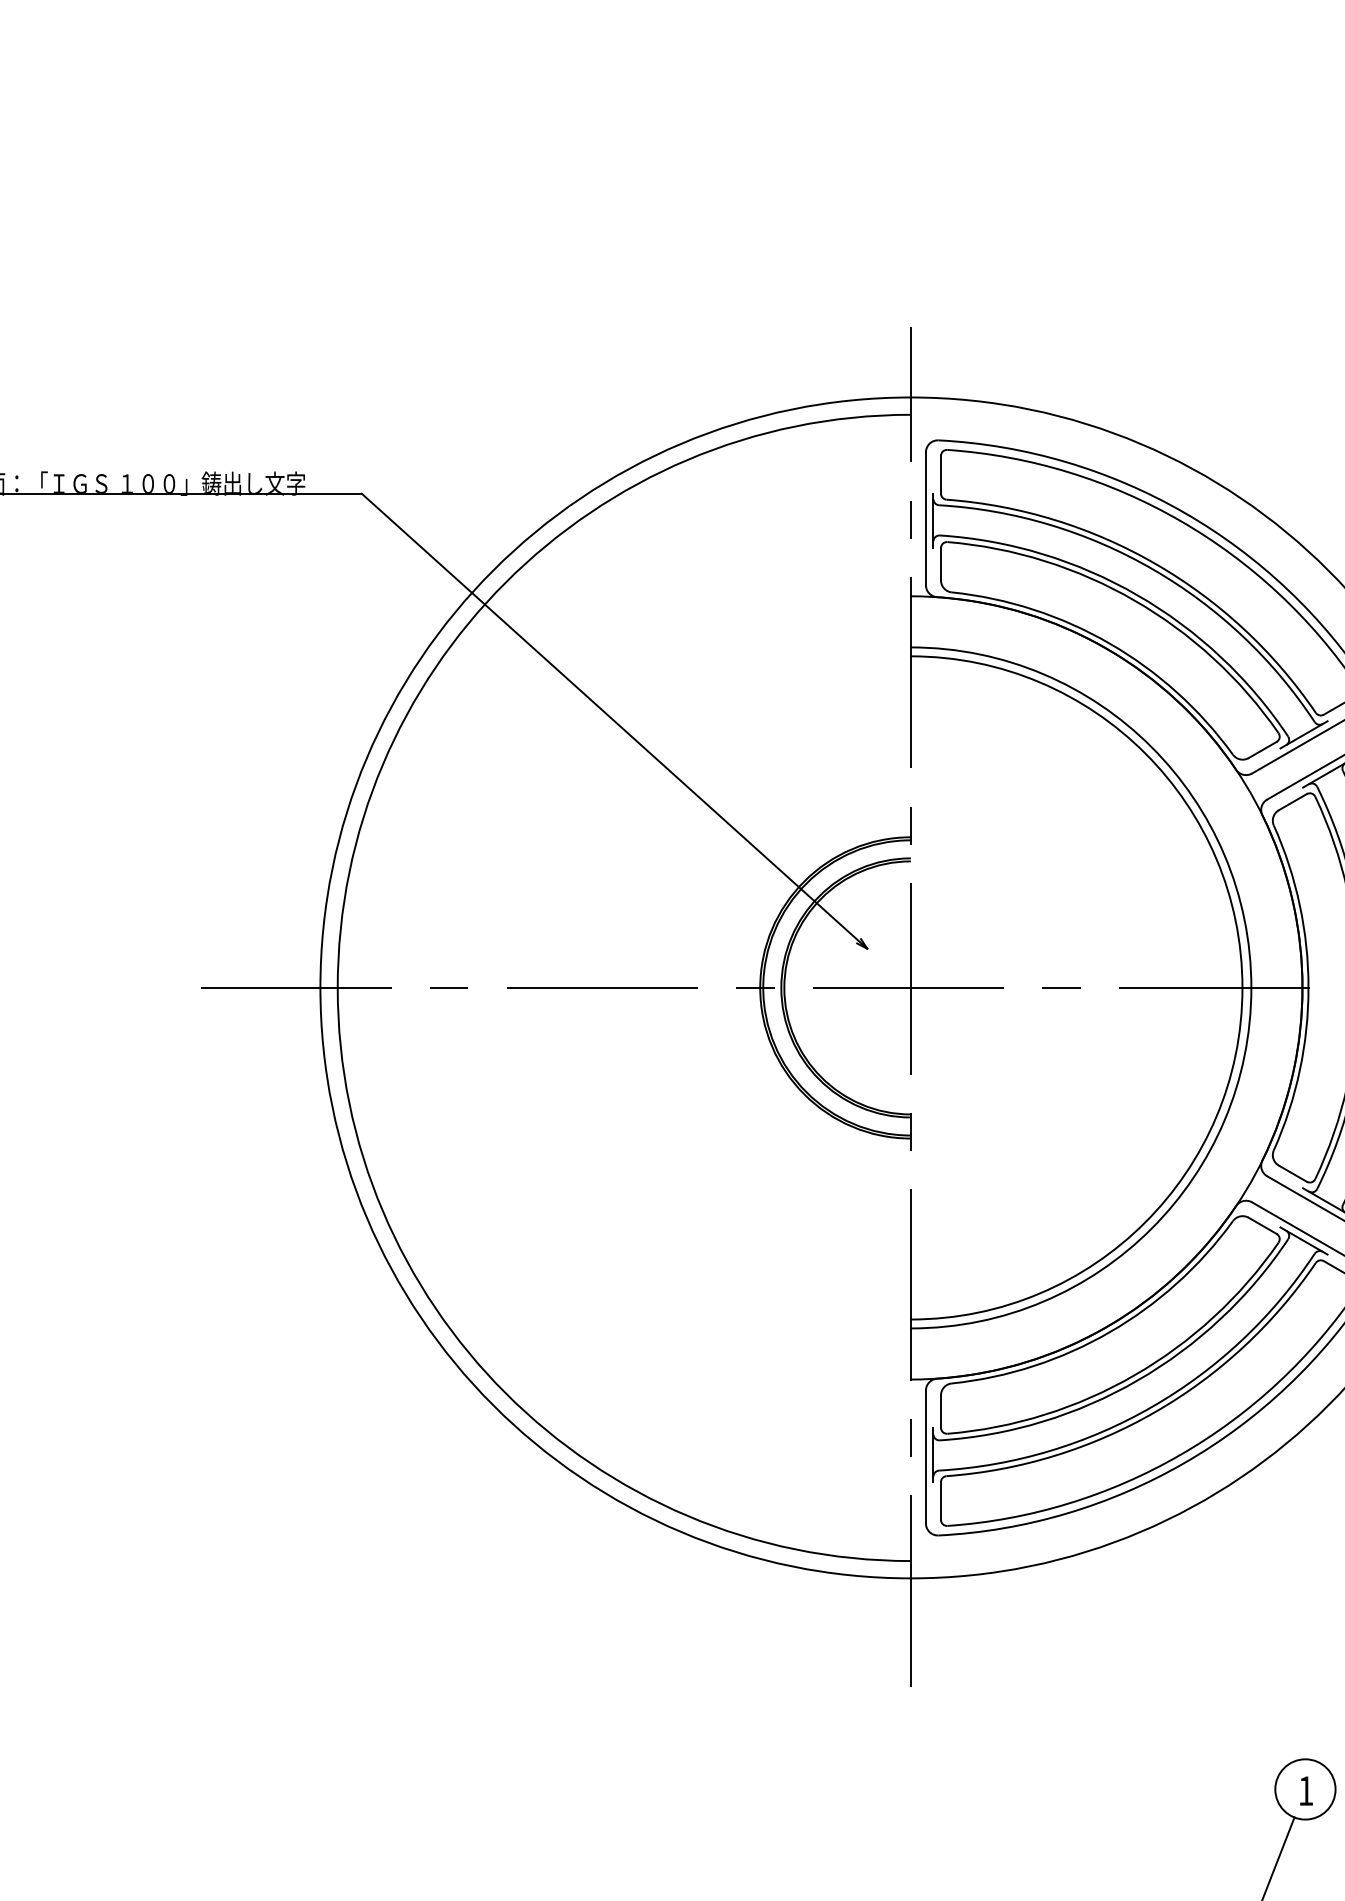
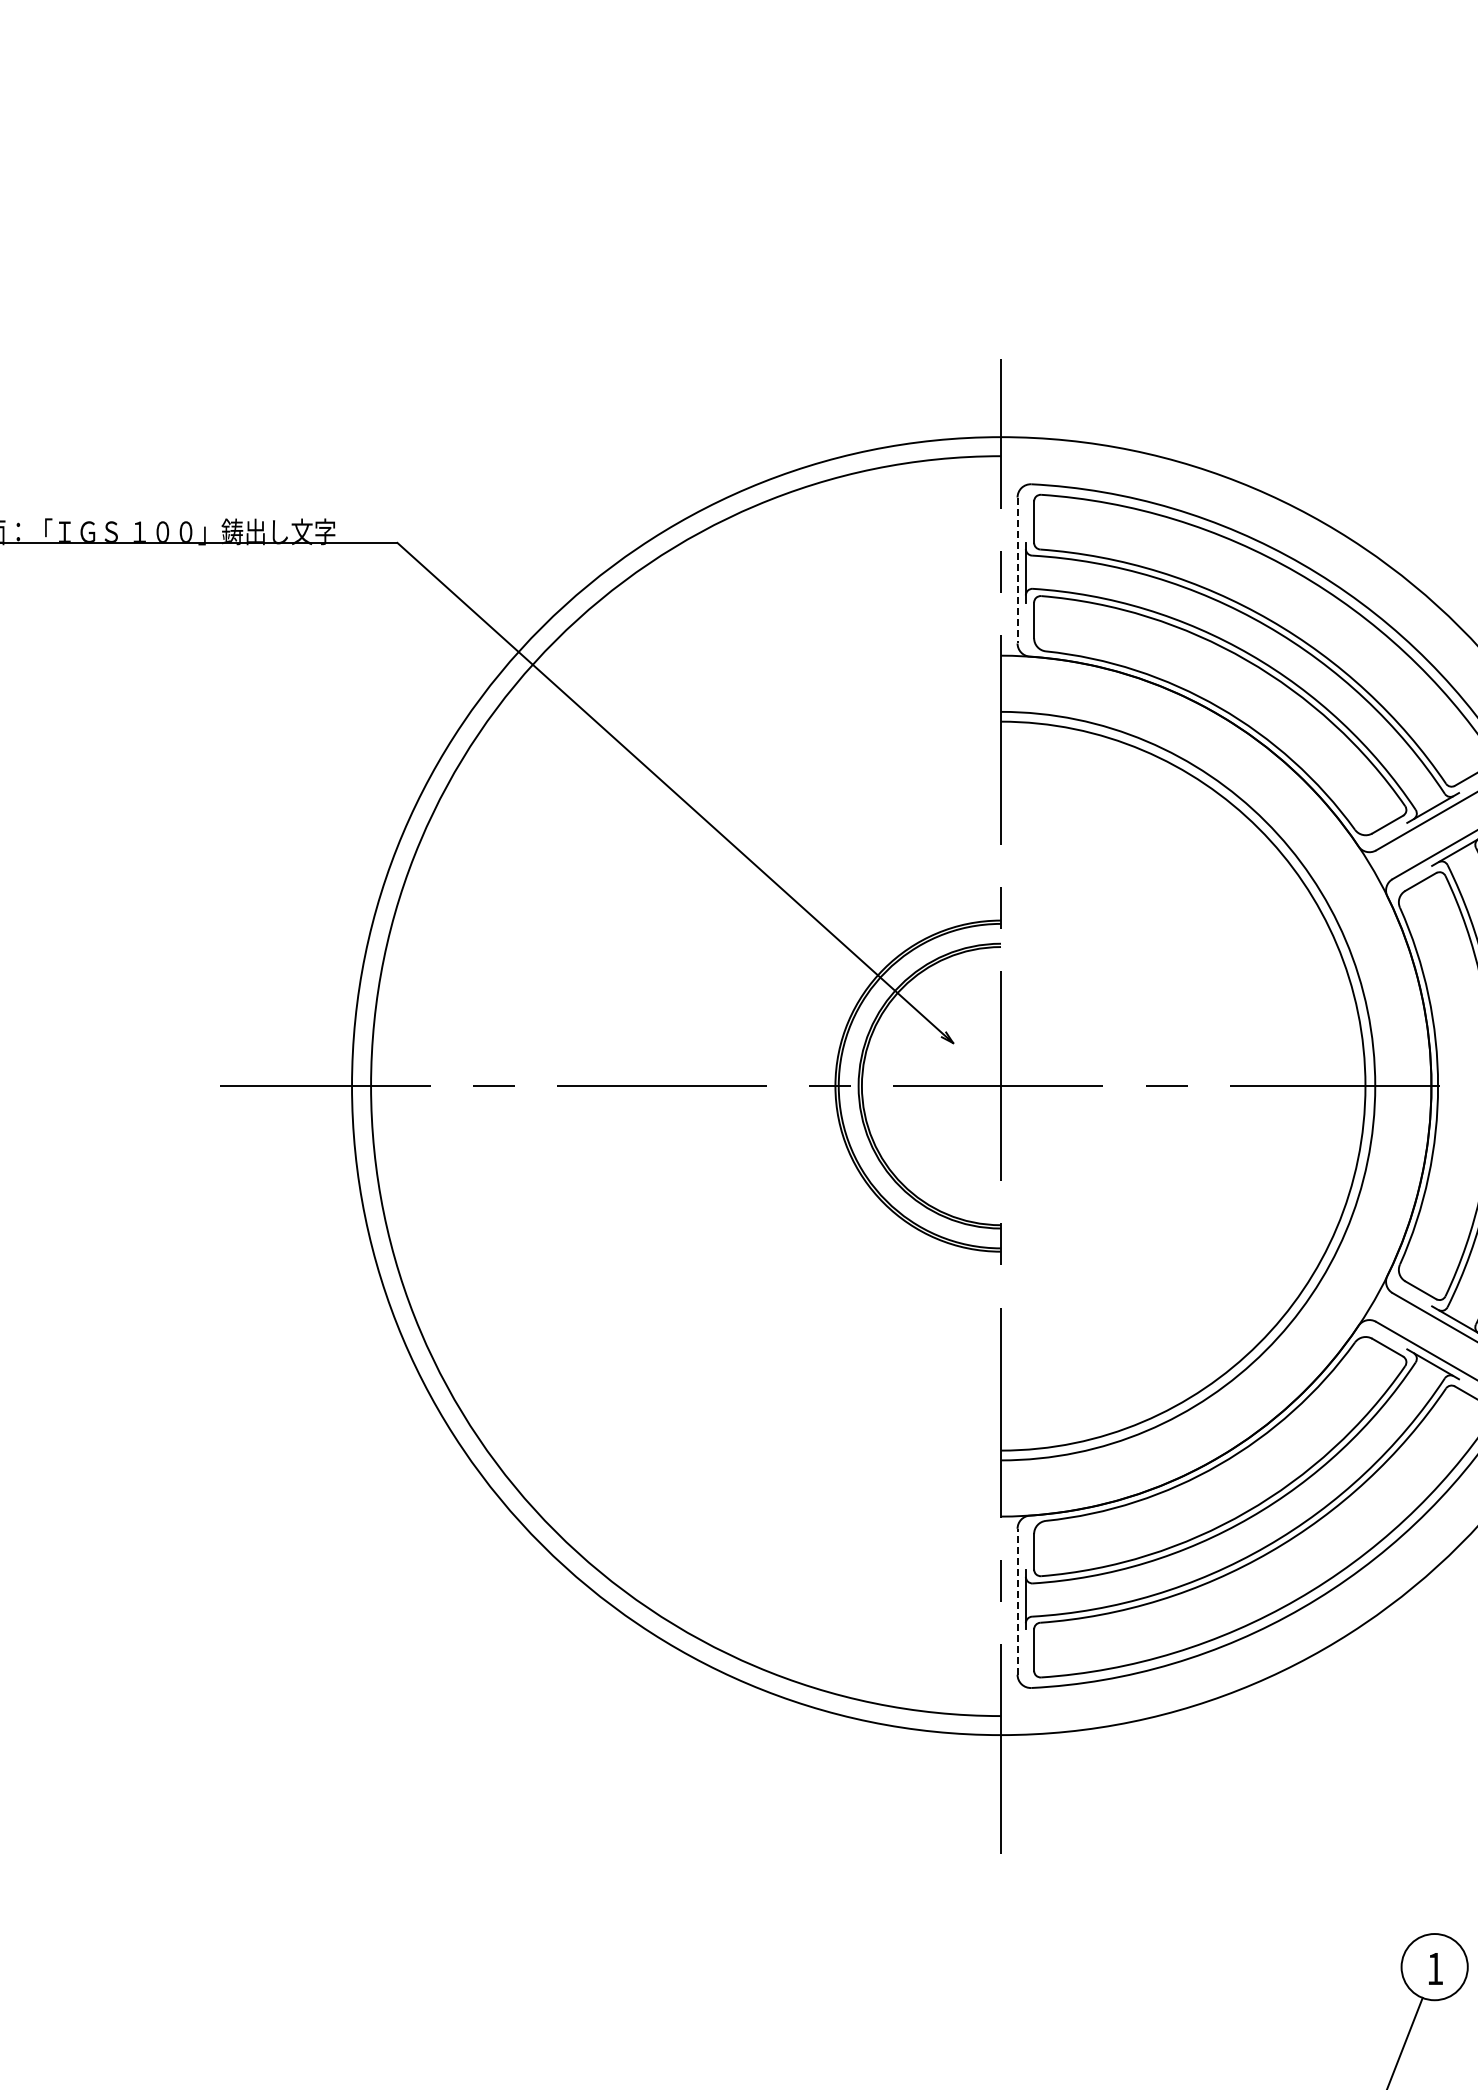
line: (925, 518) -> (1017, 570), solid -> dashed
line: (925, 1456) -> (1017, 1601), solid -> dashed

